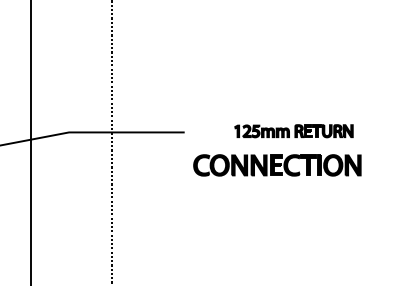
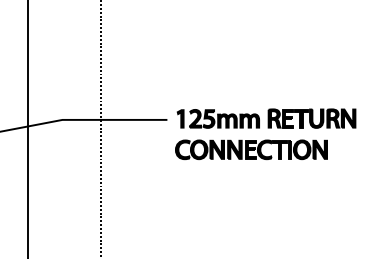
part: (293, 131) -> (266, 119), size x1.67

